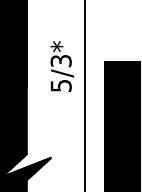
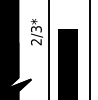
text: (59, 86) -> (35, 42), 5/3* -> 2/3*

